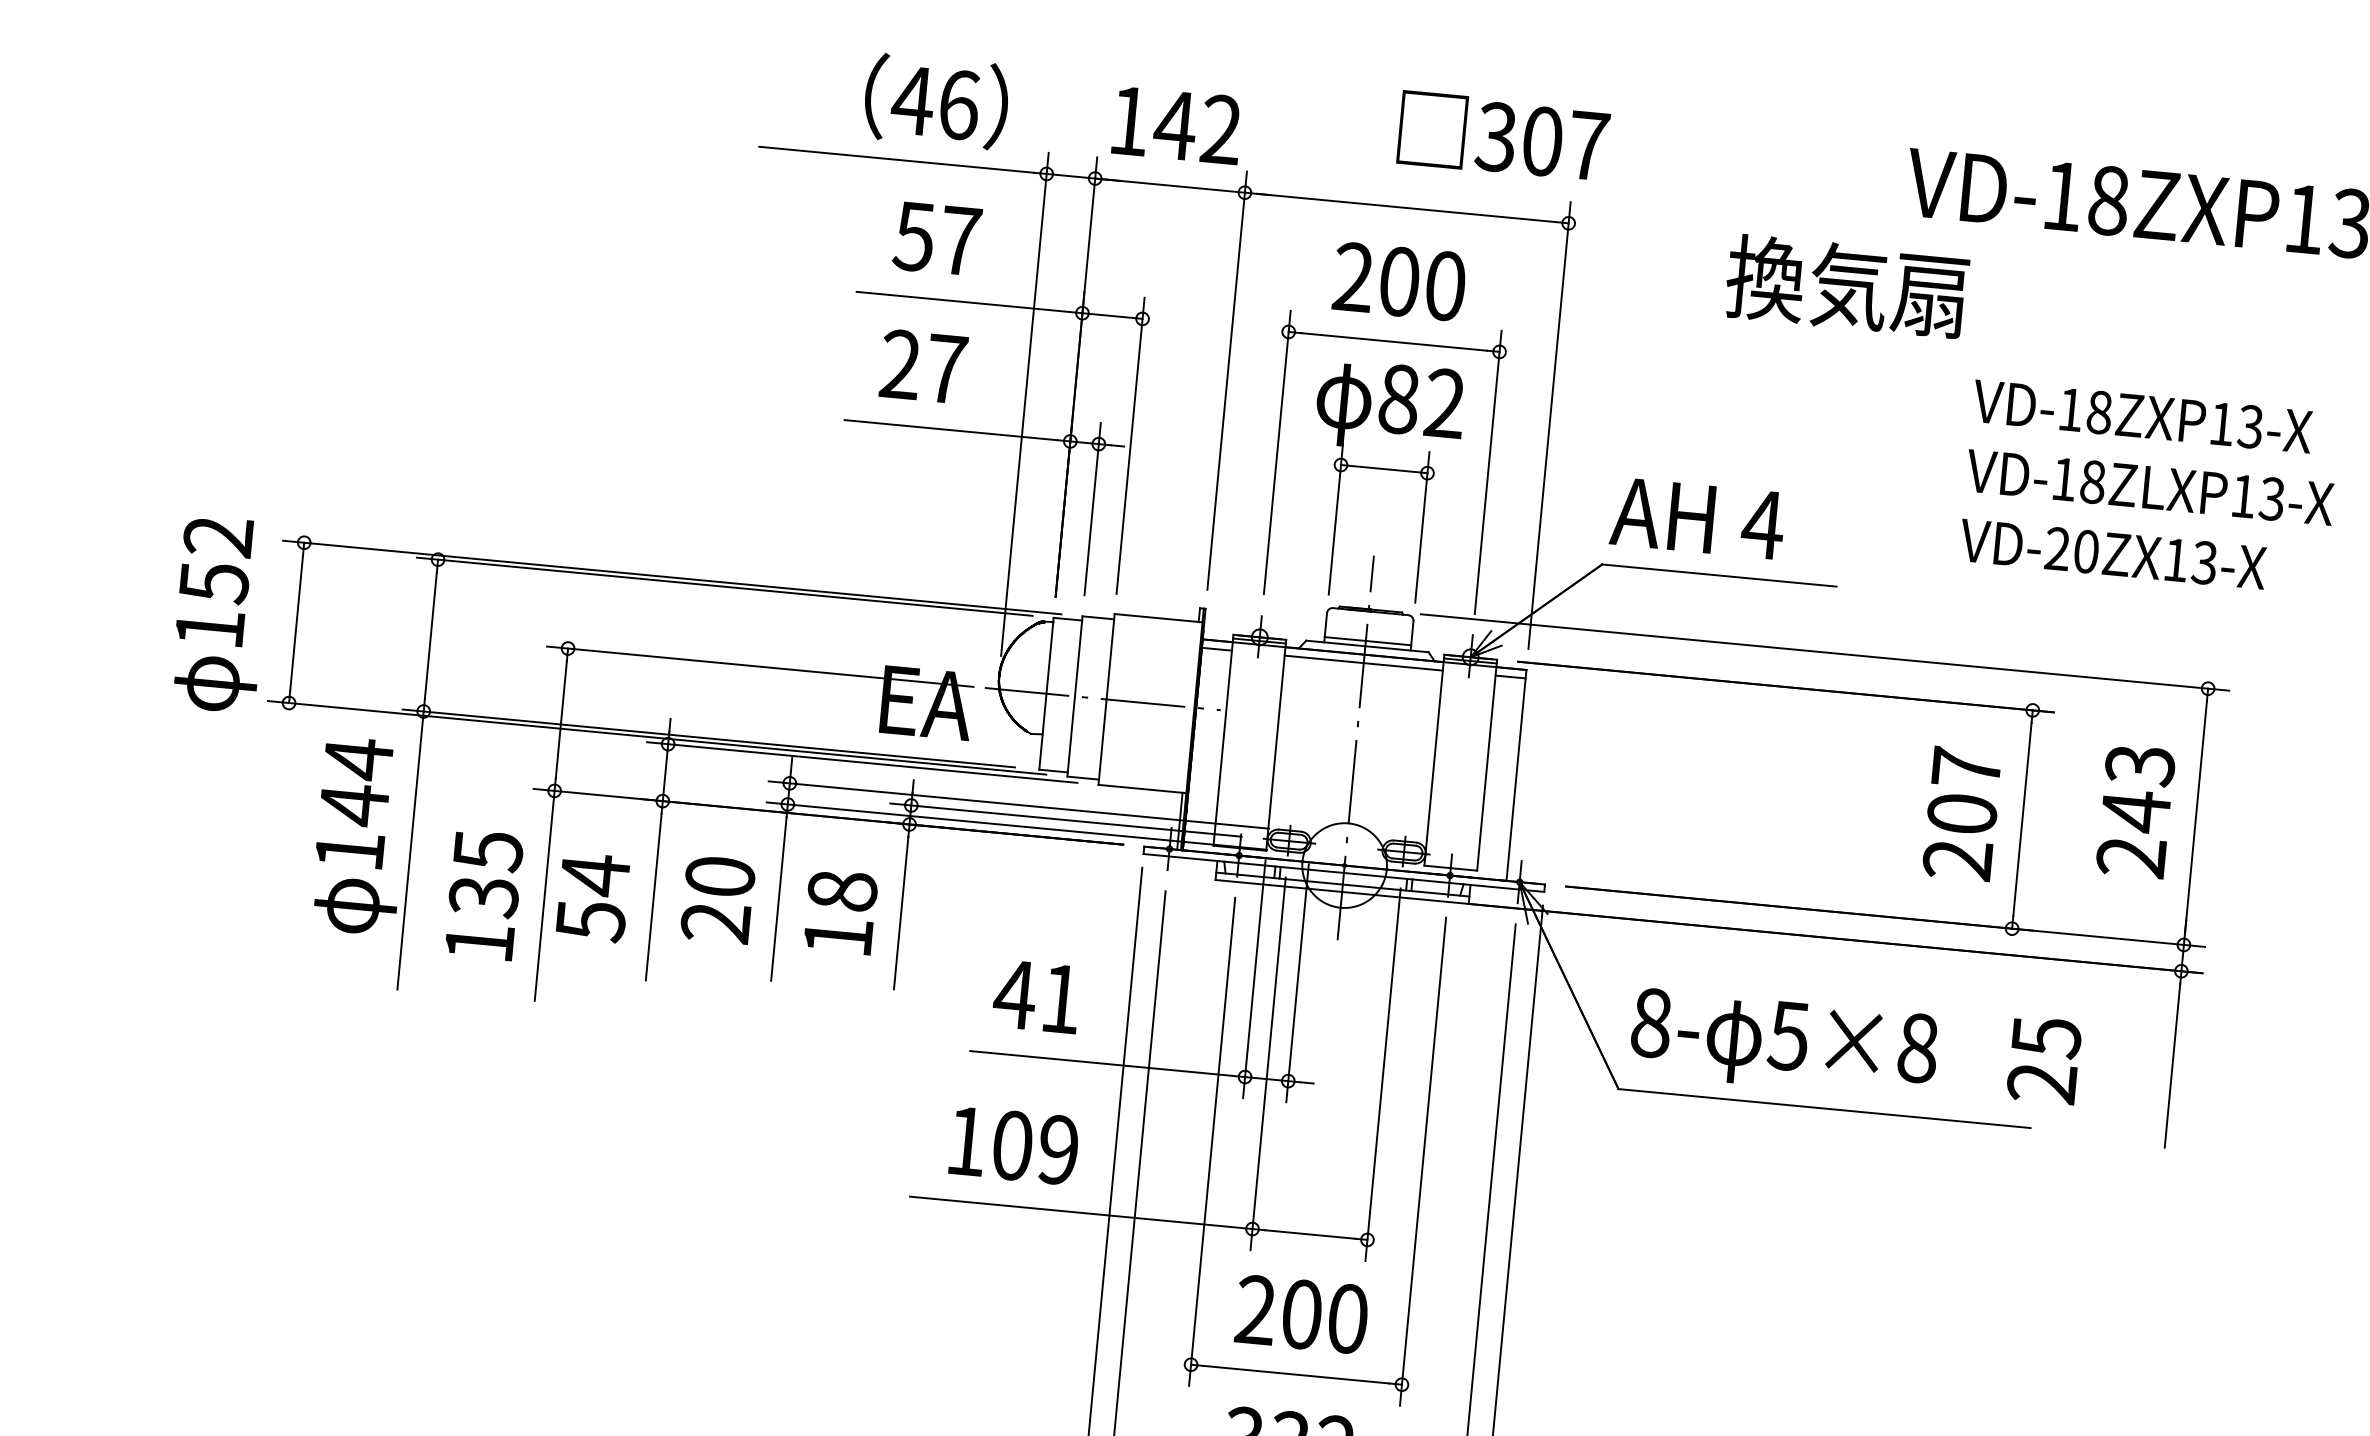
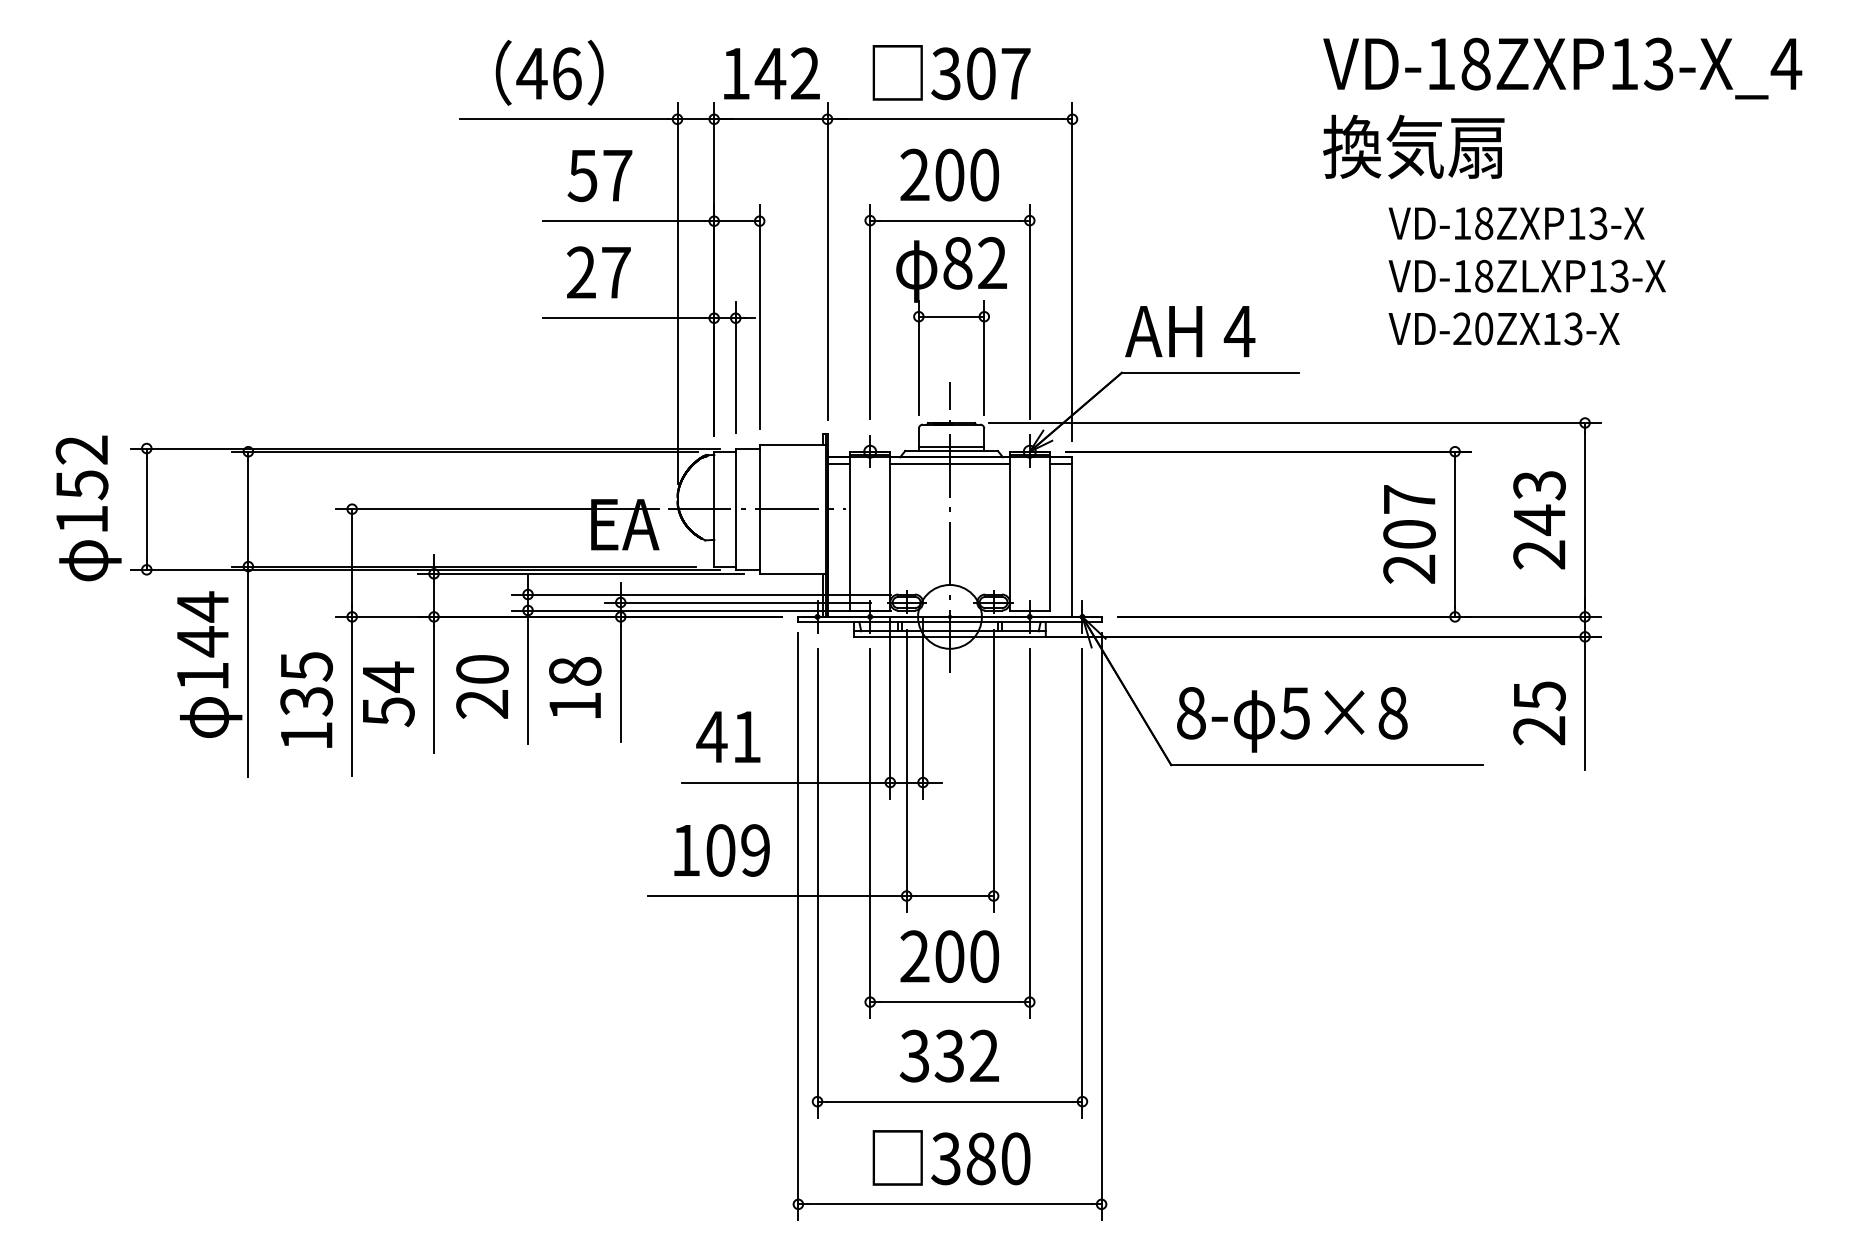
text: (936, 101) -> (549, 72), moved
text: (1503, 136) -> (951, 72), moved
text: (1846, 285) -> (1413, 146), moved
text: (2044, 1060) -> (1539, 713), moved

